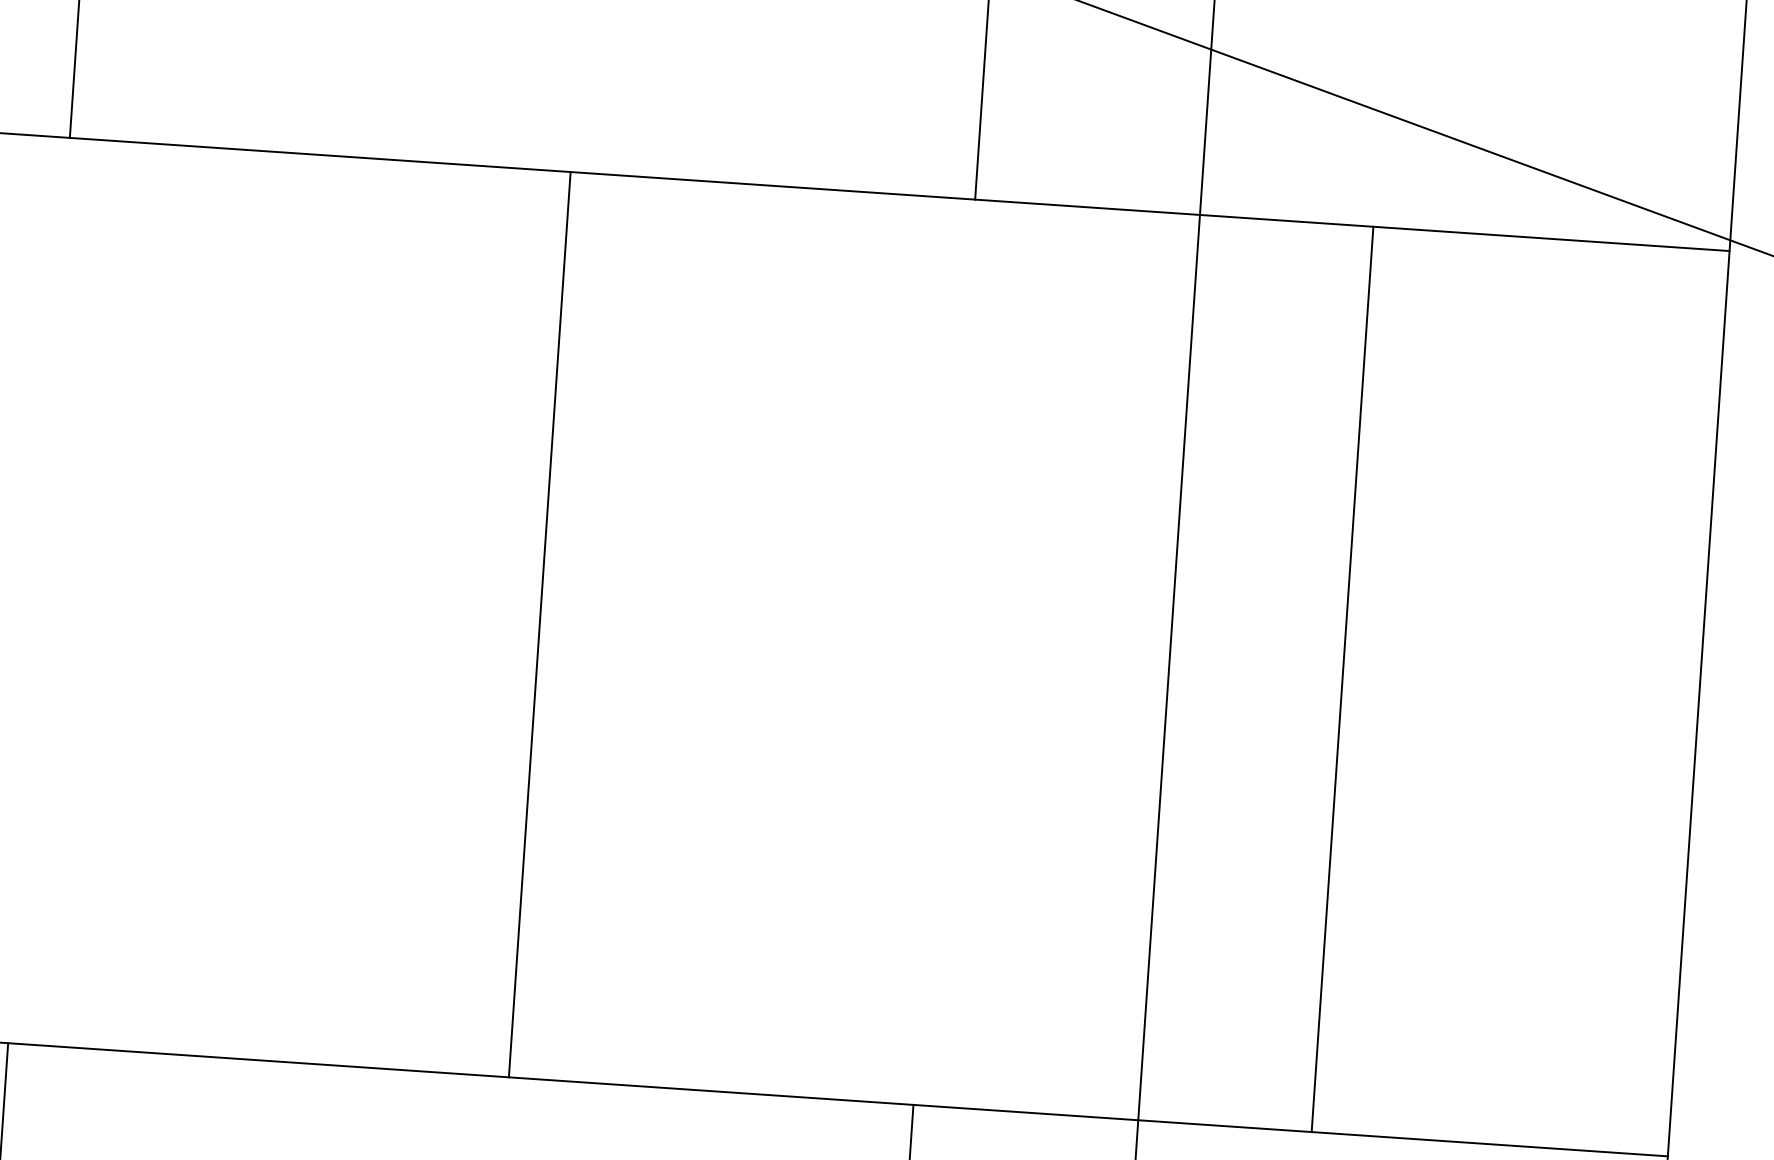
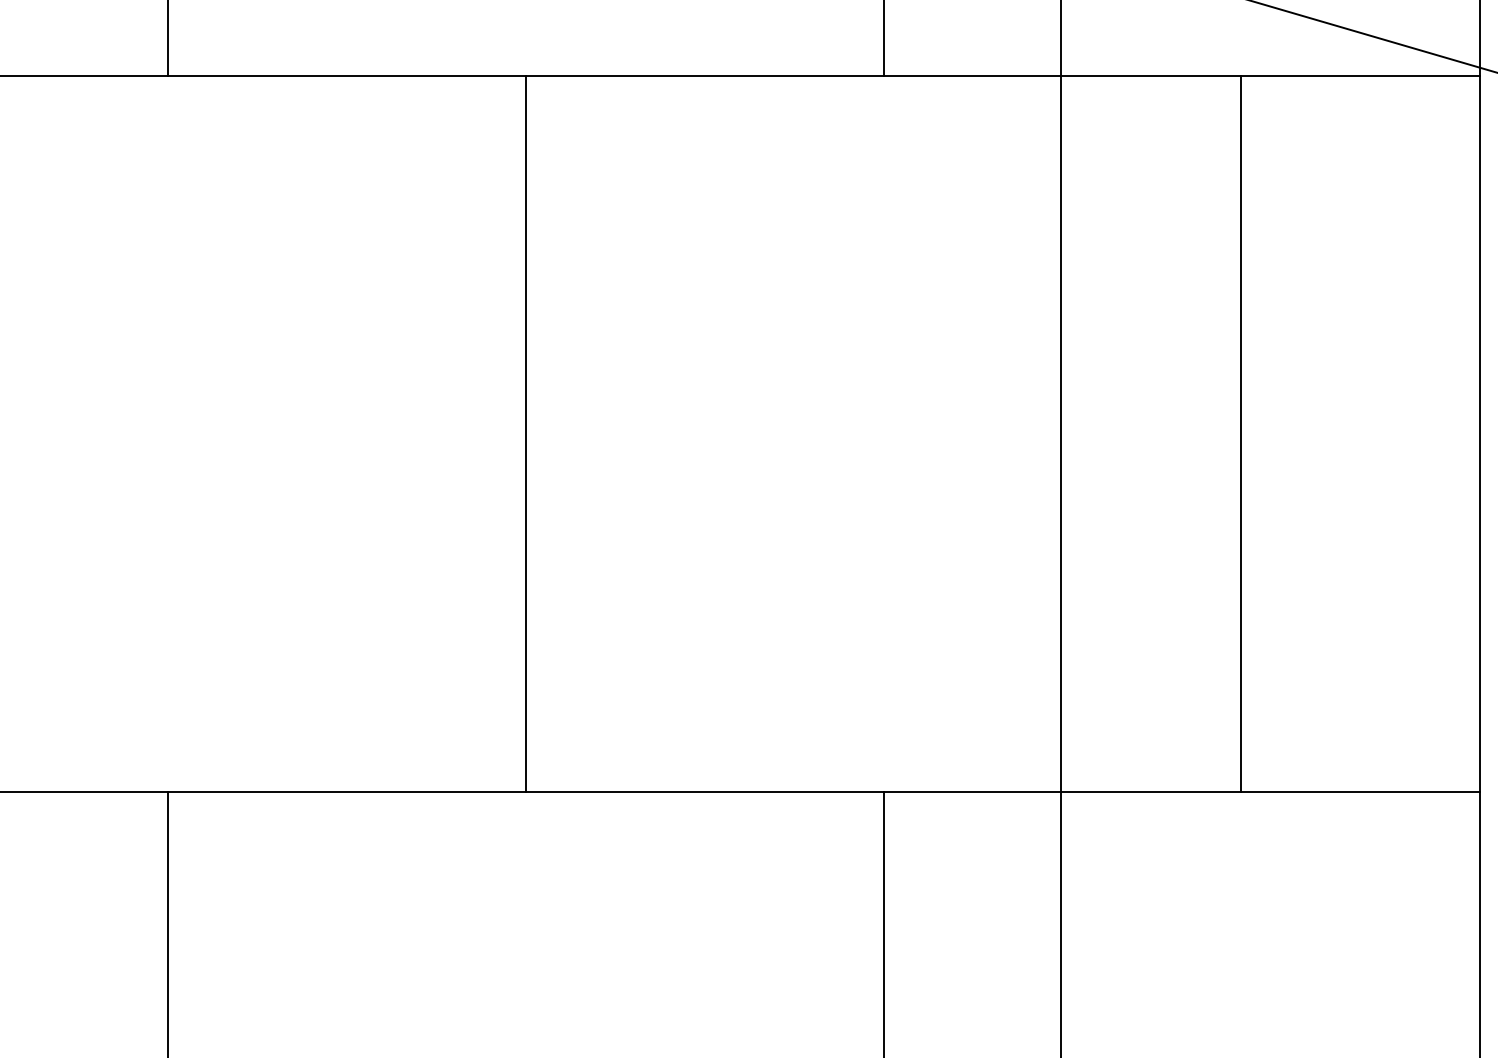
line: (540, 624) -> (526, 433), moved
line: (1342, 678) -> (1241, 433), moved

